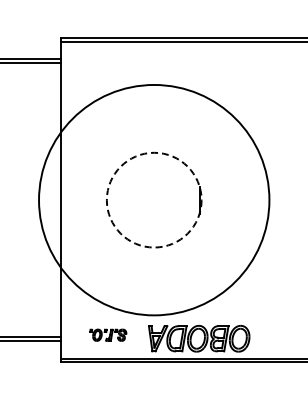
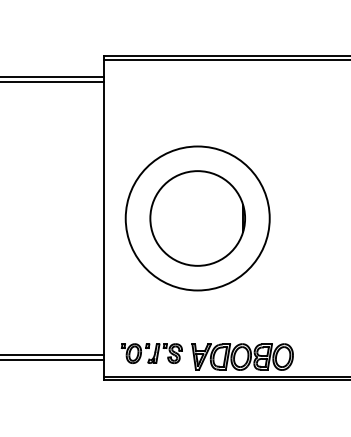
circle: (153, 200) -> (197, 218), dashed -> solid
circle: (153, 200) -> (197, 218), size x0.62
part: (107, 335) -> (151, 353), size x1.67

